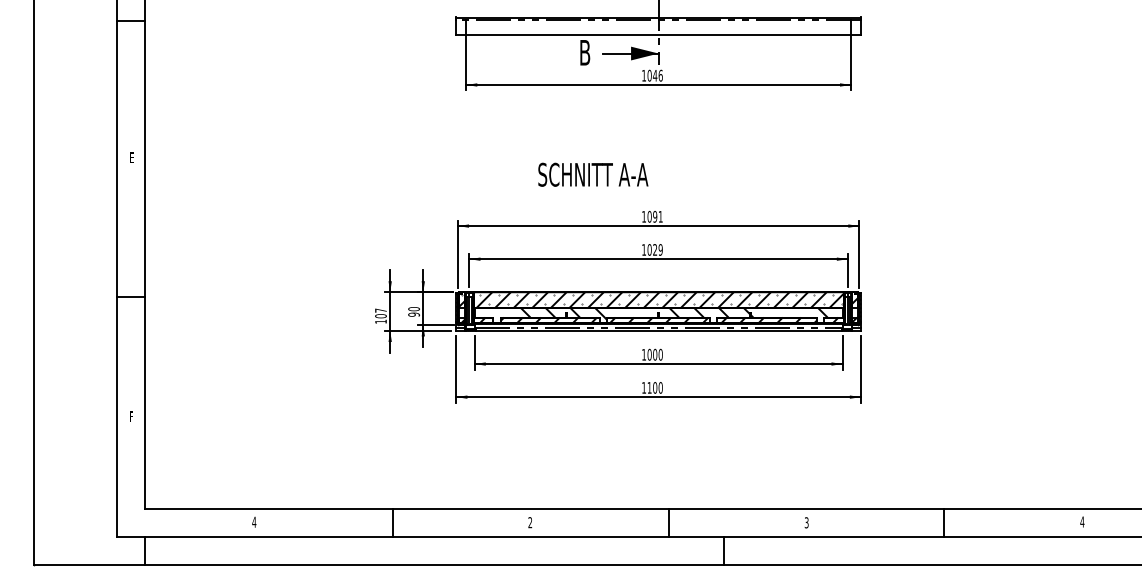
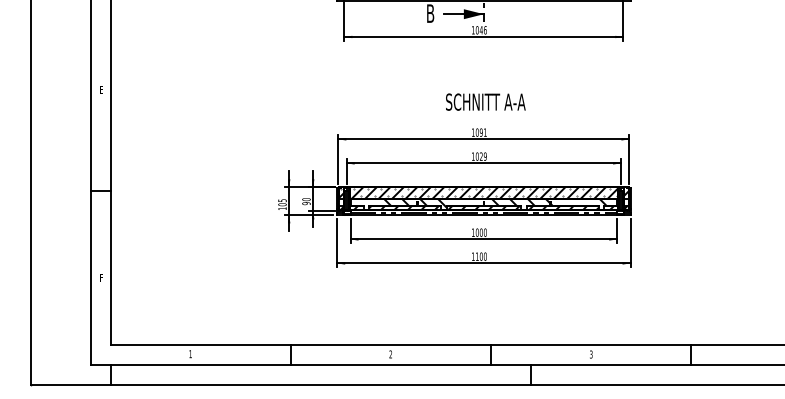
text: (593, 174) -> (485, 101), moved
text: (380, 310) -> (282, 200), 107 -> 105
text: (254, 521) -> (190, 353), 4 -> 1

